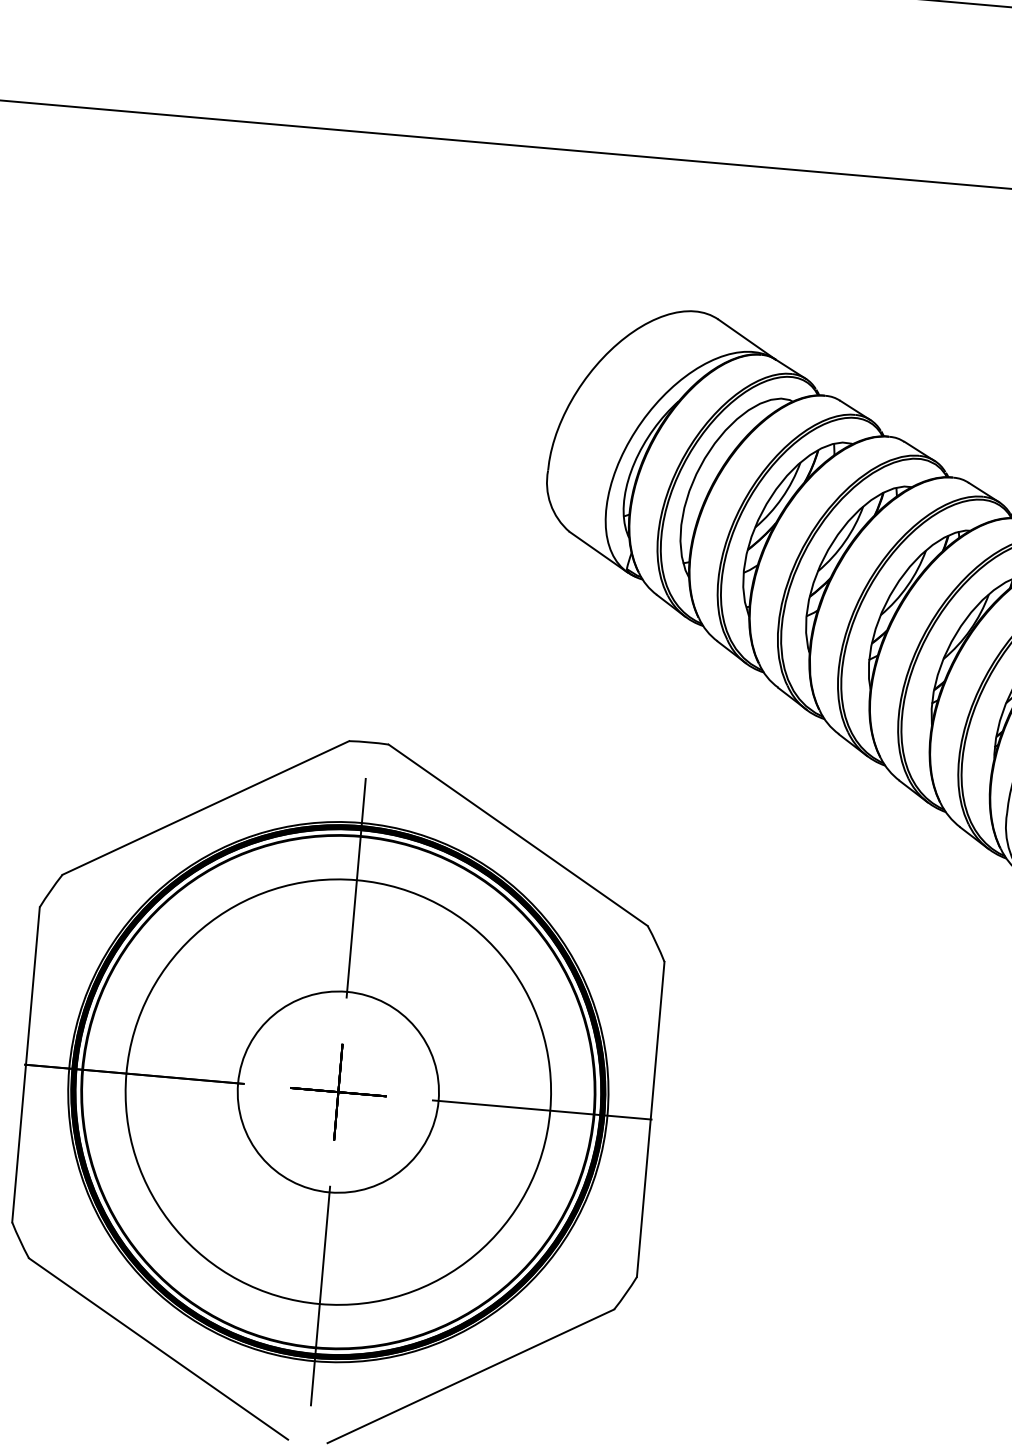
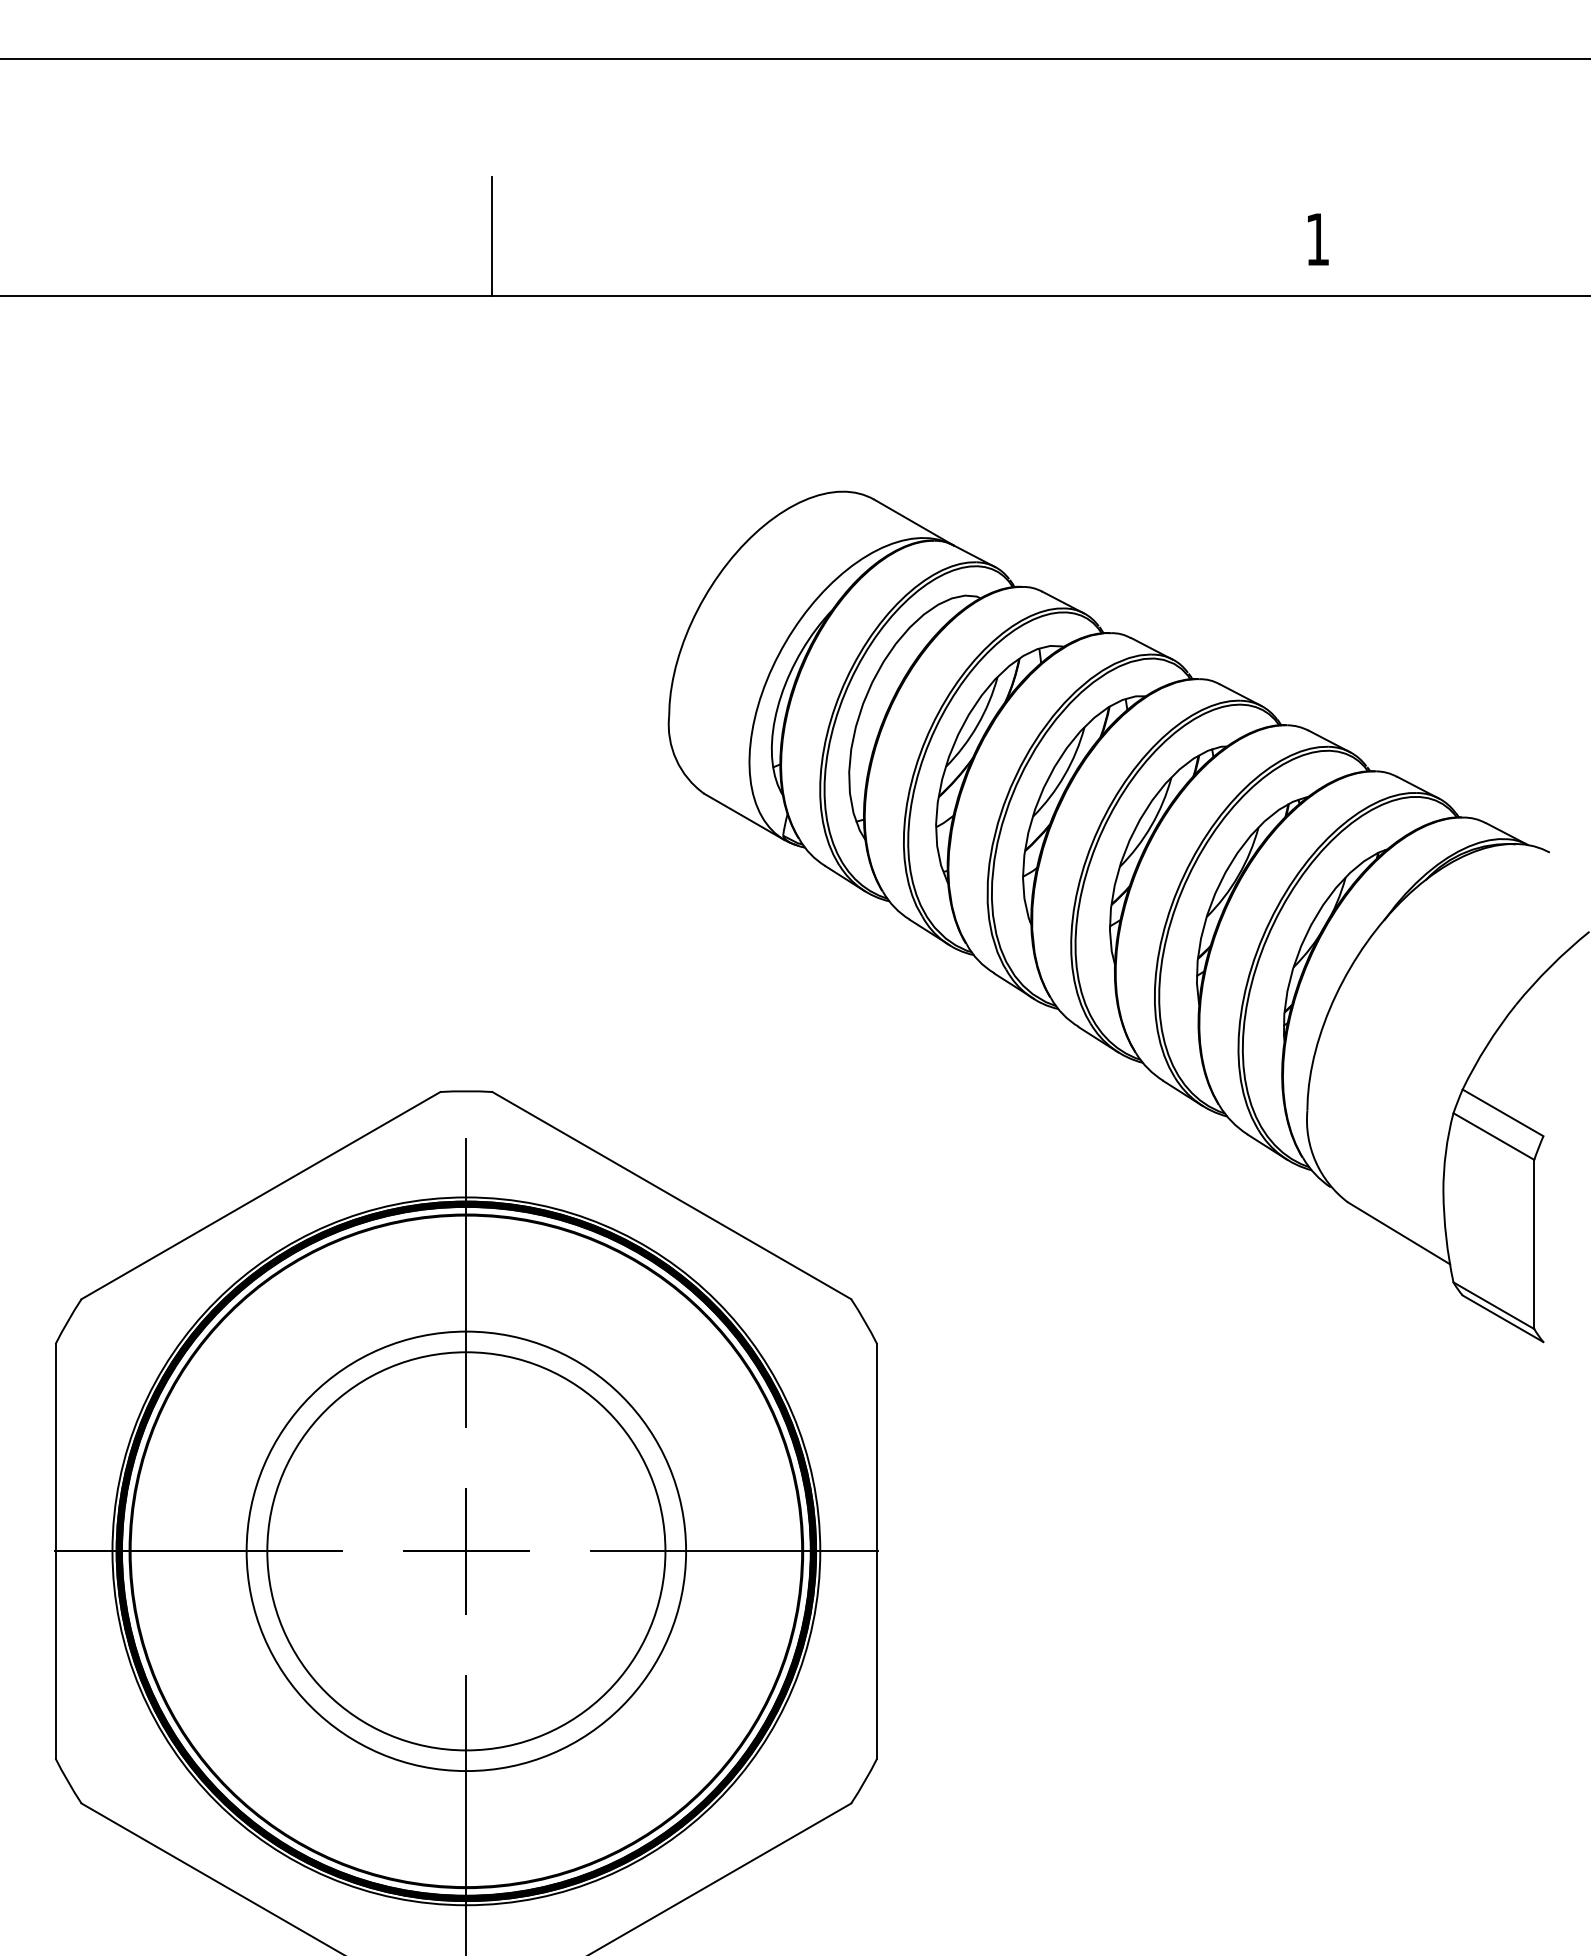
line: (444, 94) -> (491, 236), added
circle: (338, 1092) -> (466, 1551), size x0.71
circle: (338, 1092) -> (466, 1551), size x1.67

